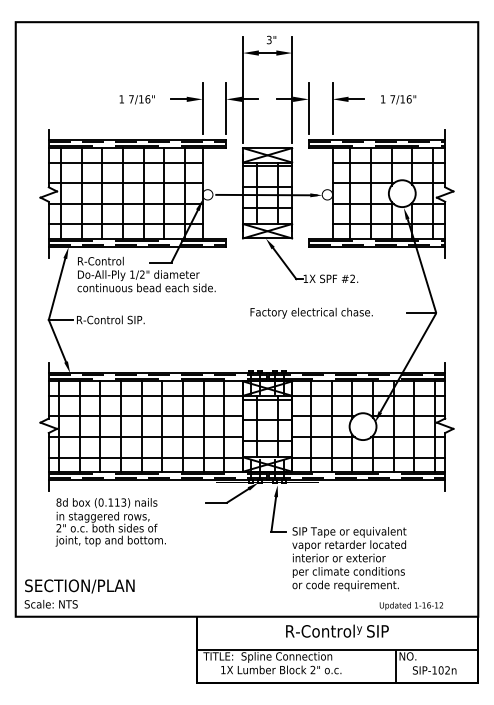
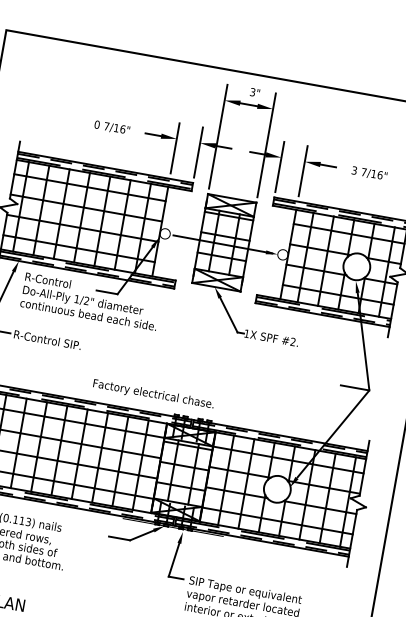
text: (121, 99) -> (96, 124), 1 -> 0
text: (382, 99) -> (353, 170), 1 -> 3
text: (311, 312) -> (153, 393), moved

